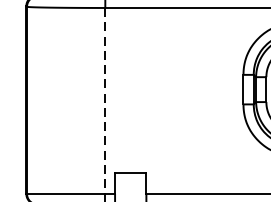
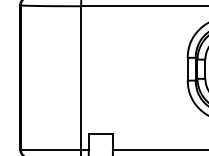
line: (105, 101) -> (81, 78), dashed -> solid

